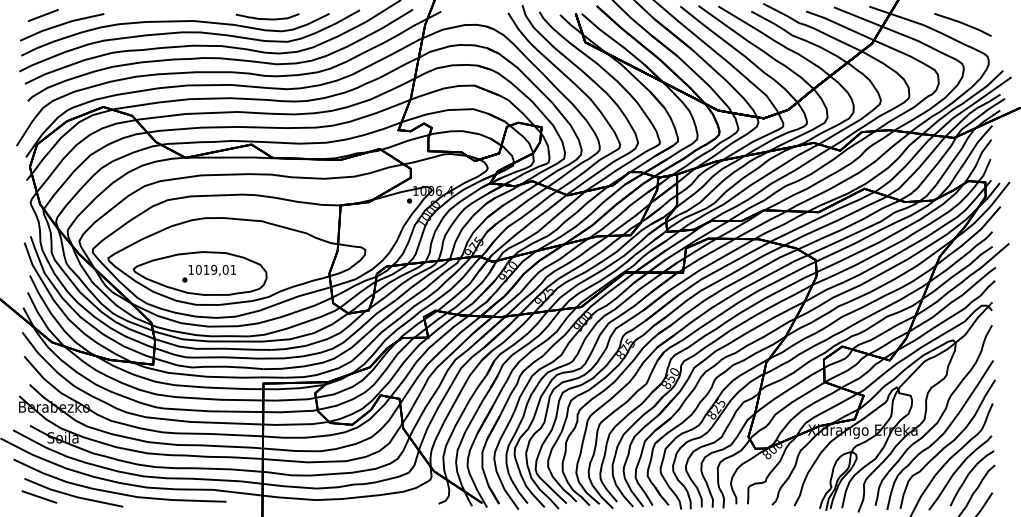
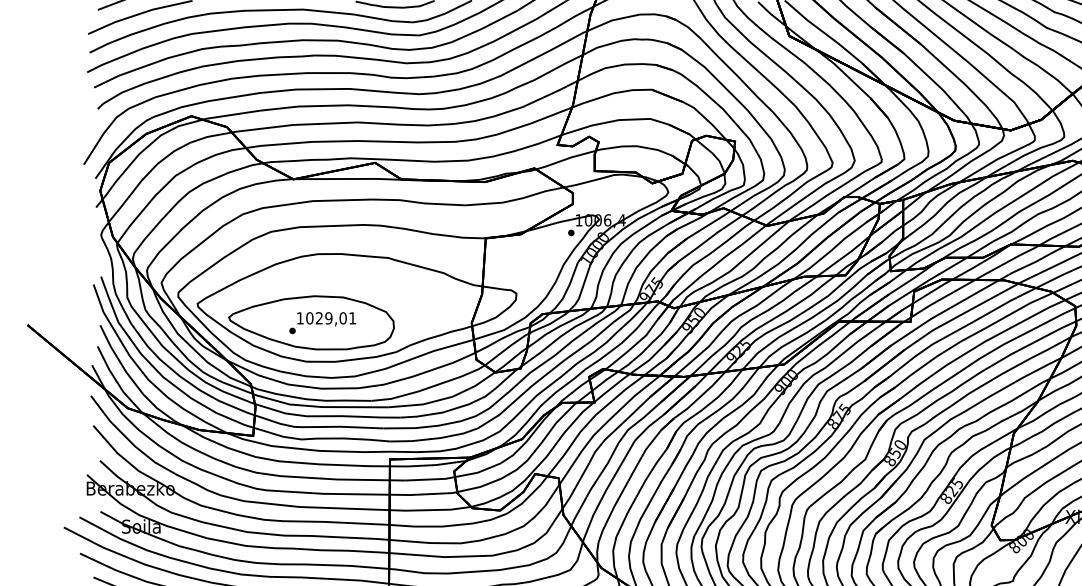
text: (206, 269) -> (319, 317), 1019,01 -> 1029,01

